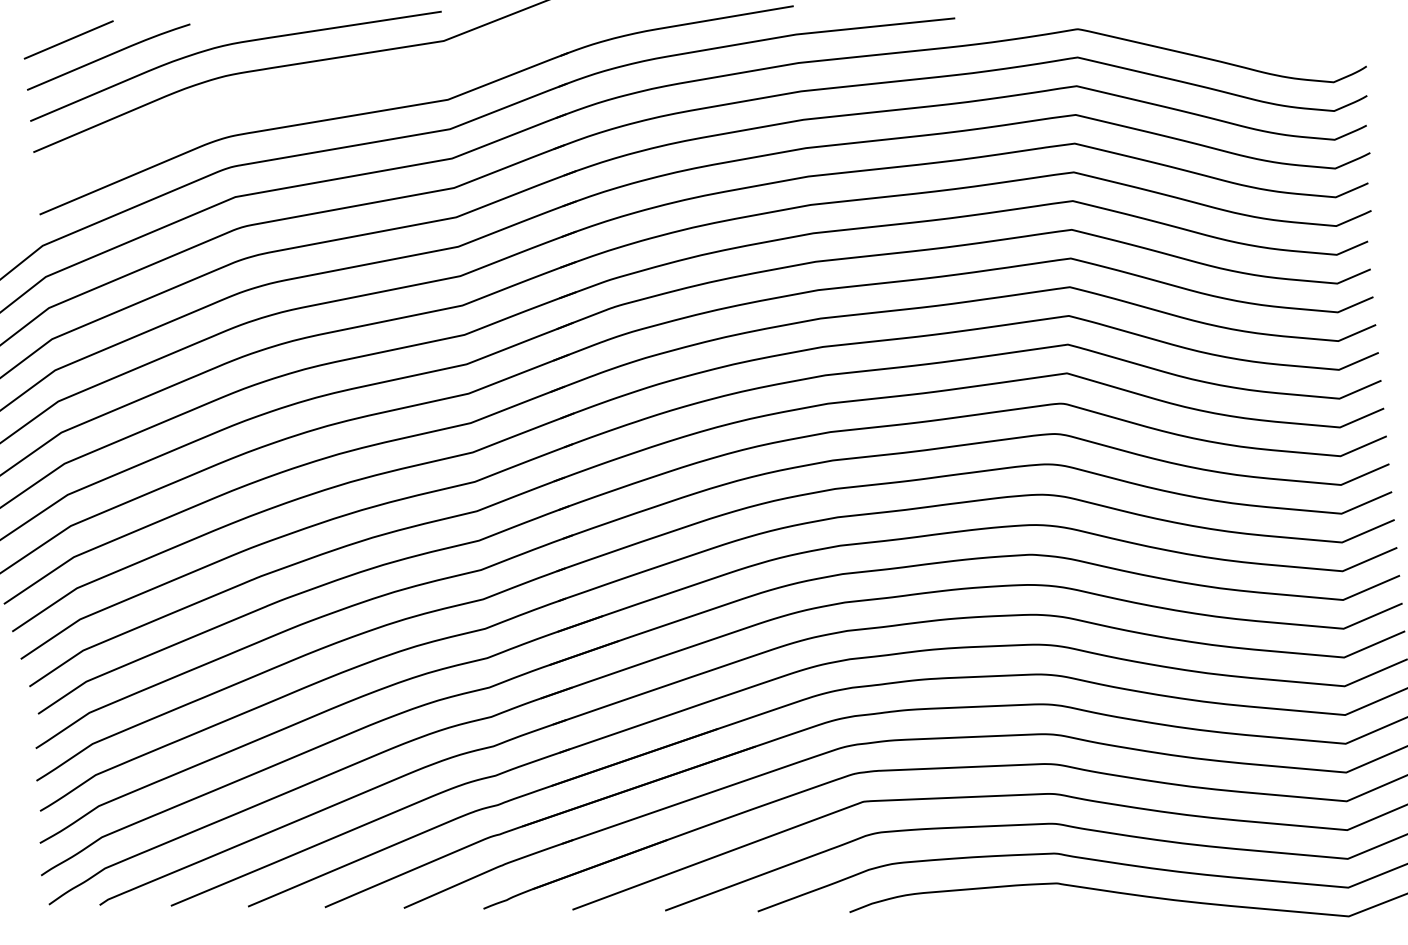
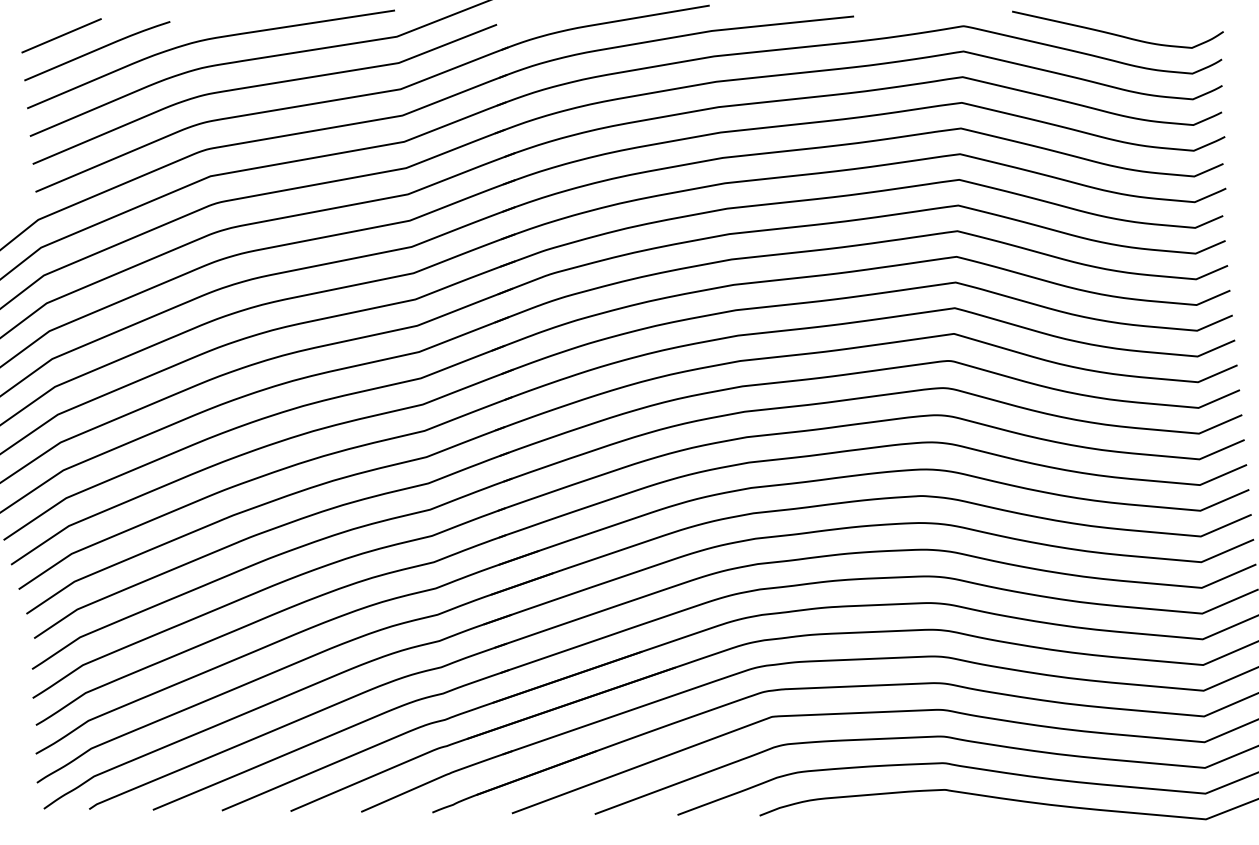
curve: (1247, 37) -> (1115, 33), added
curve: (292, 96) -> (261, 86), added

